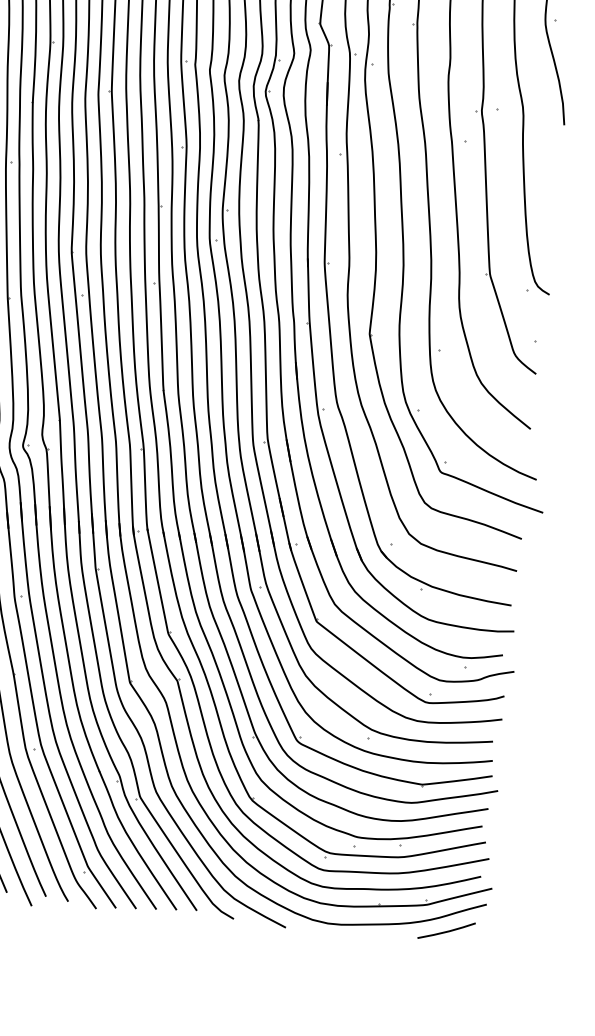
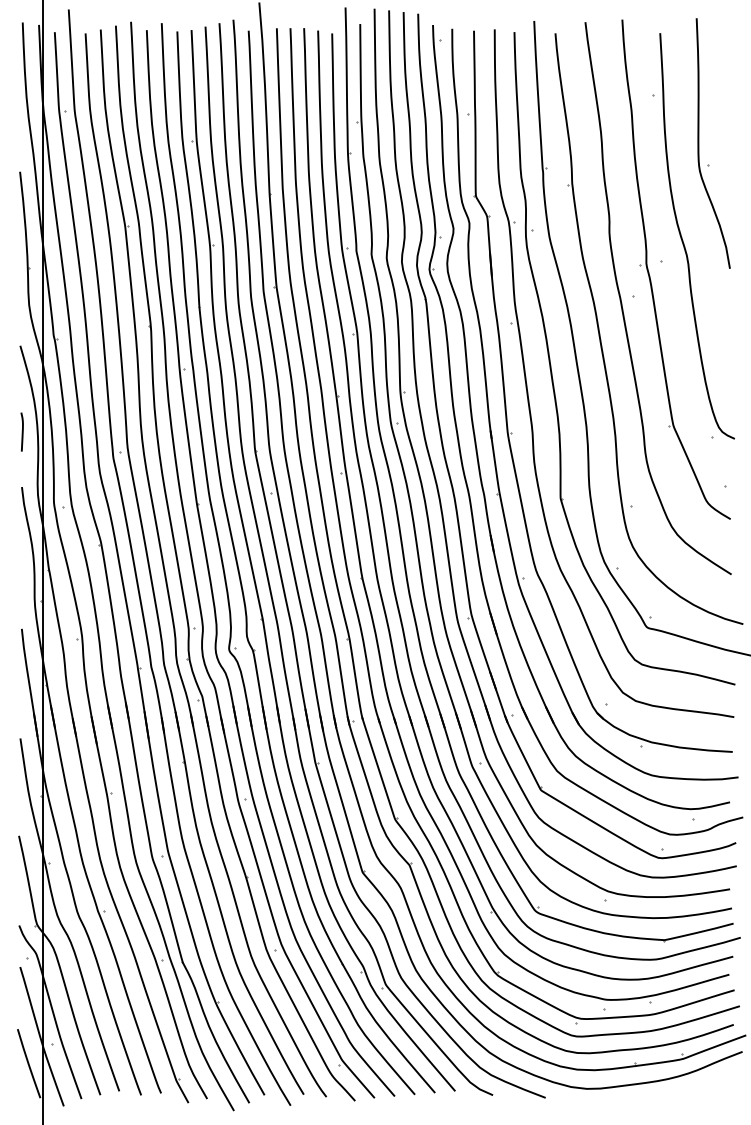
line: (446, 930) -> (705, 1082), removed

